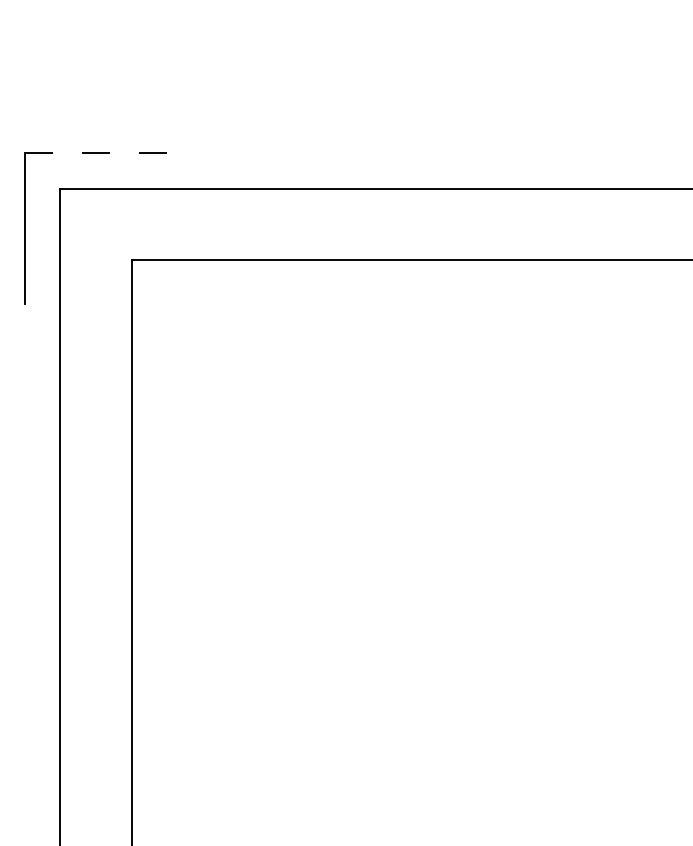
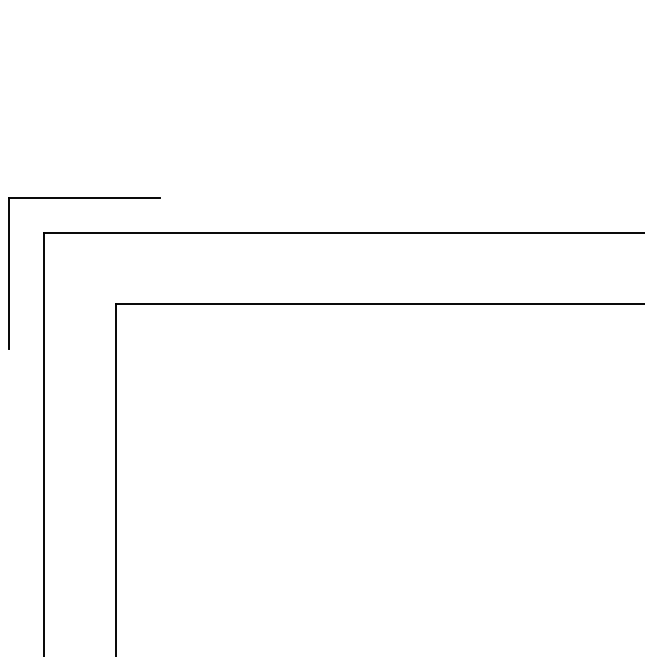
line: (100, 153) -> (84, 197), dashed -> solid

